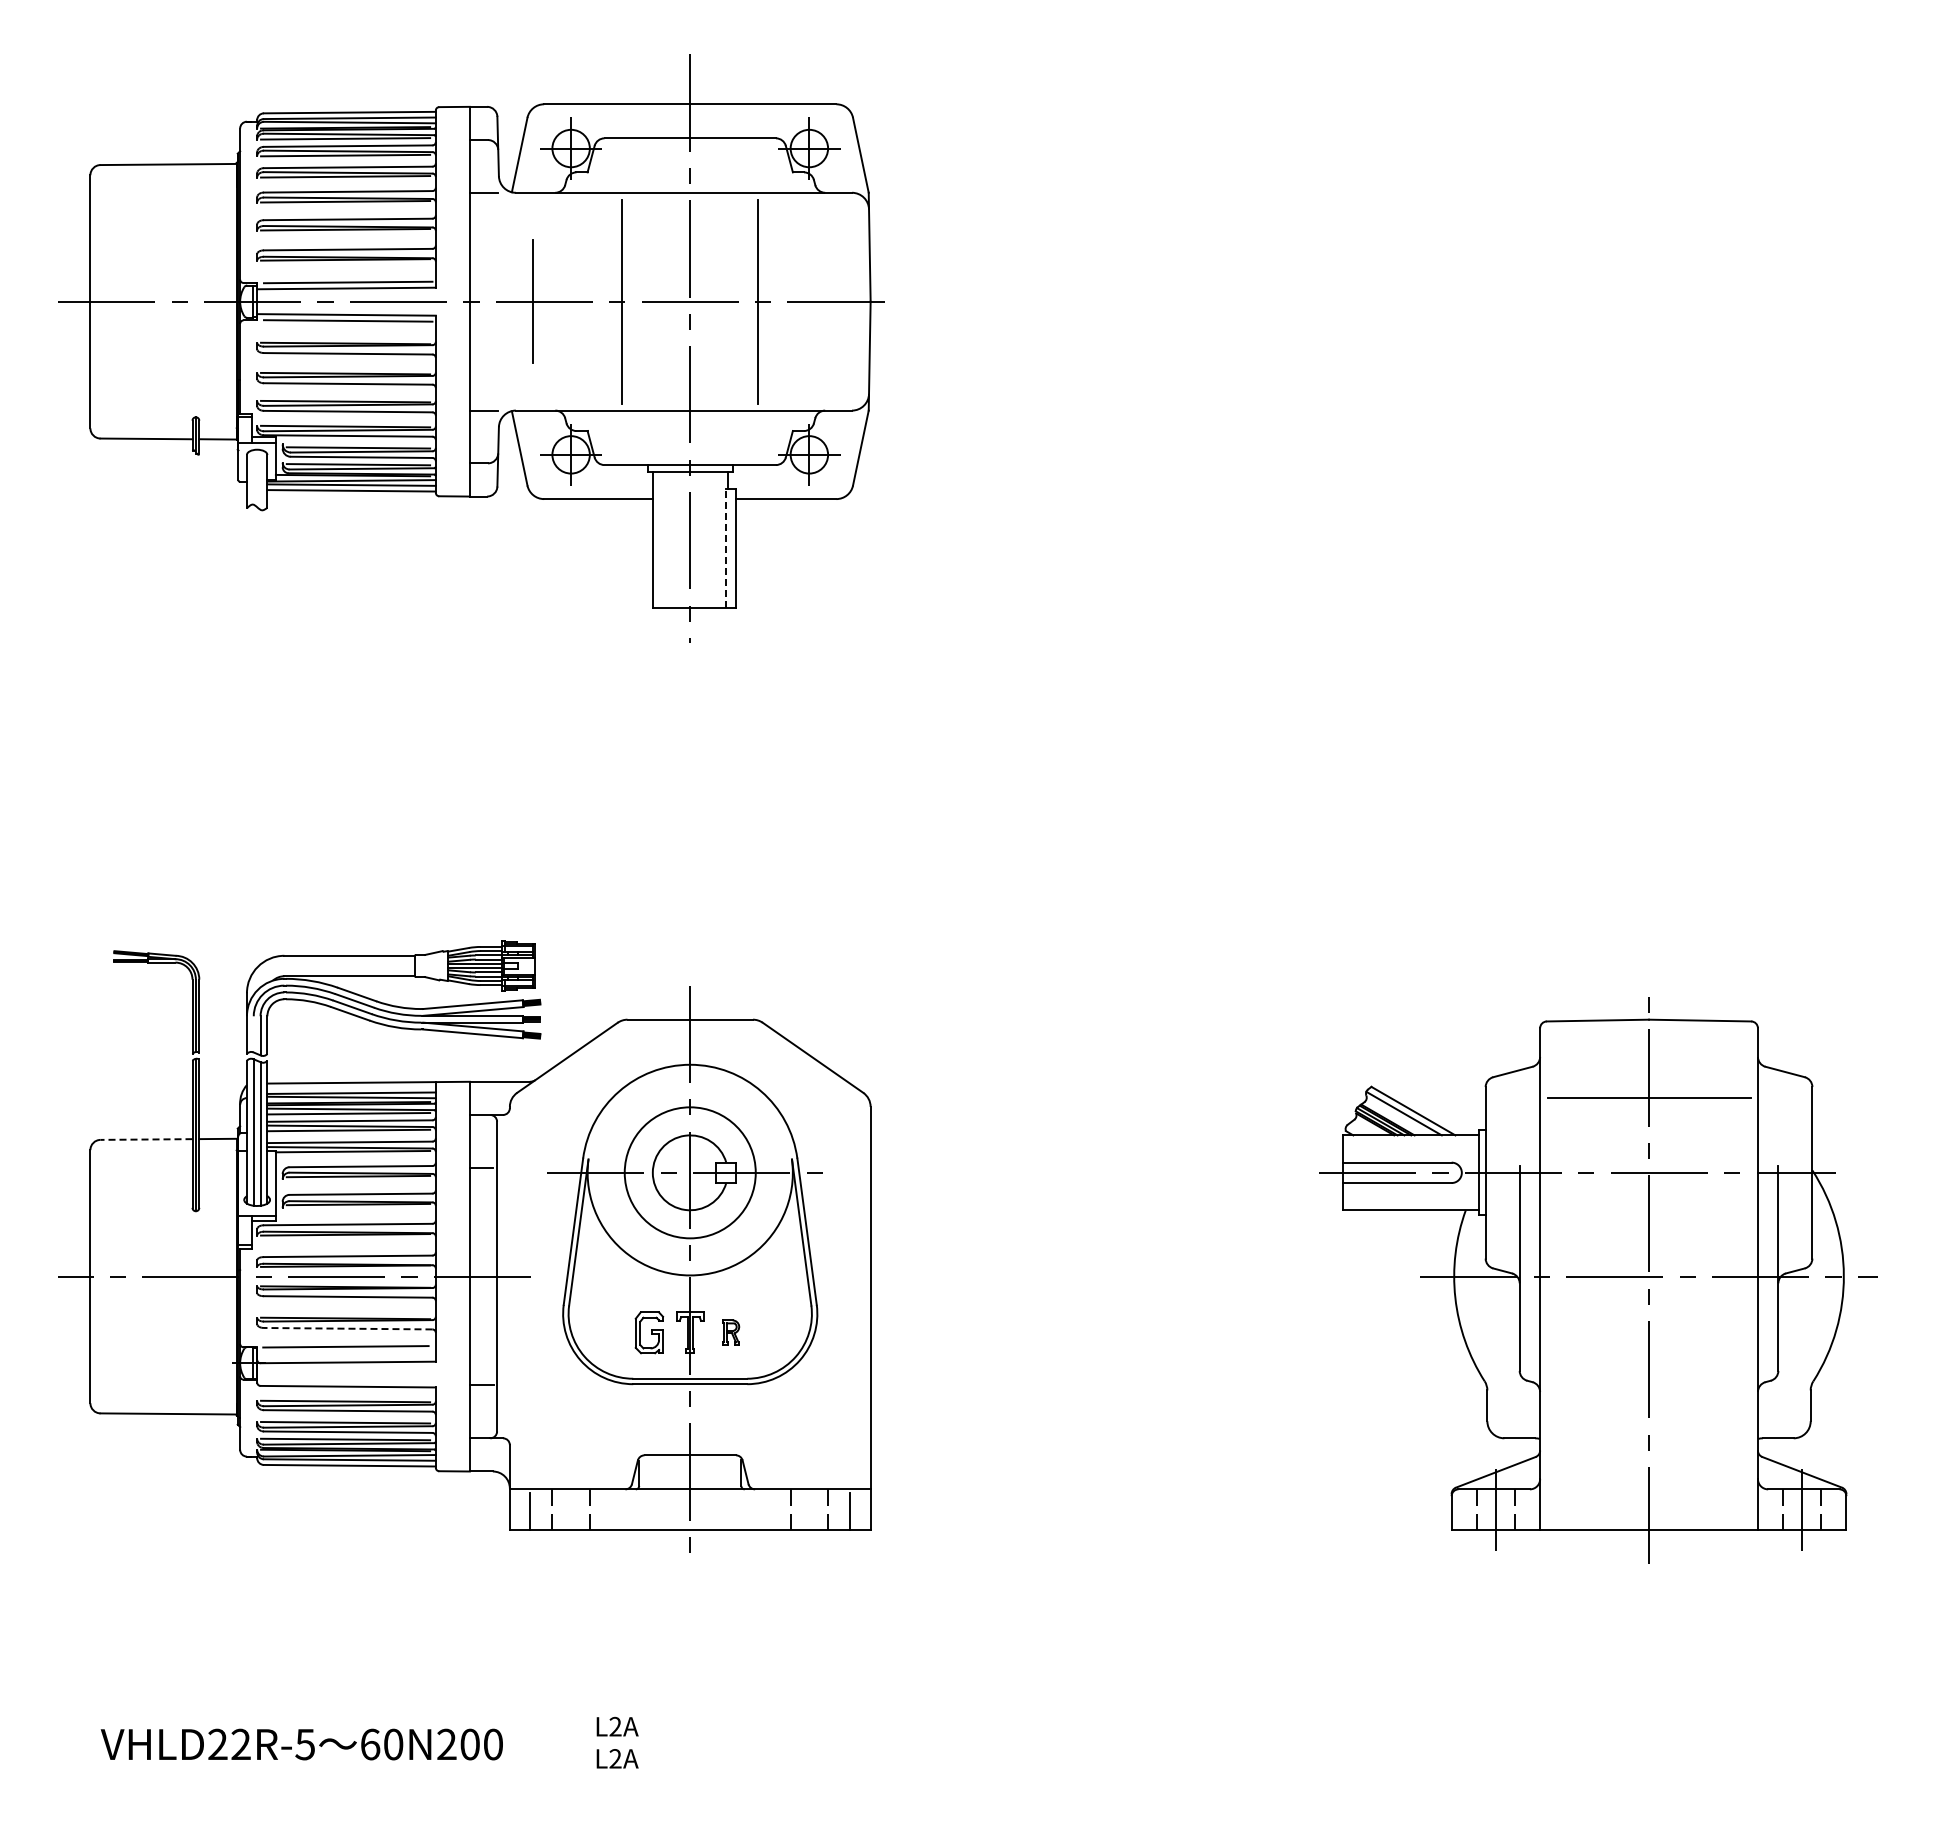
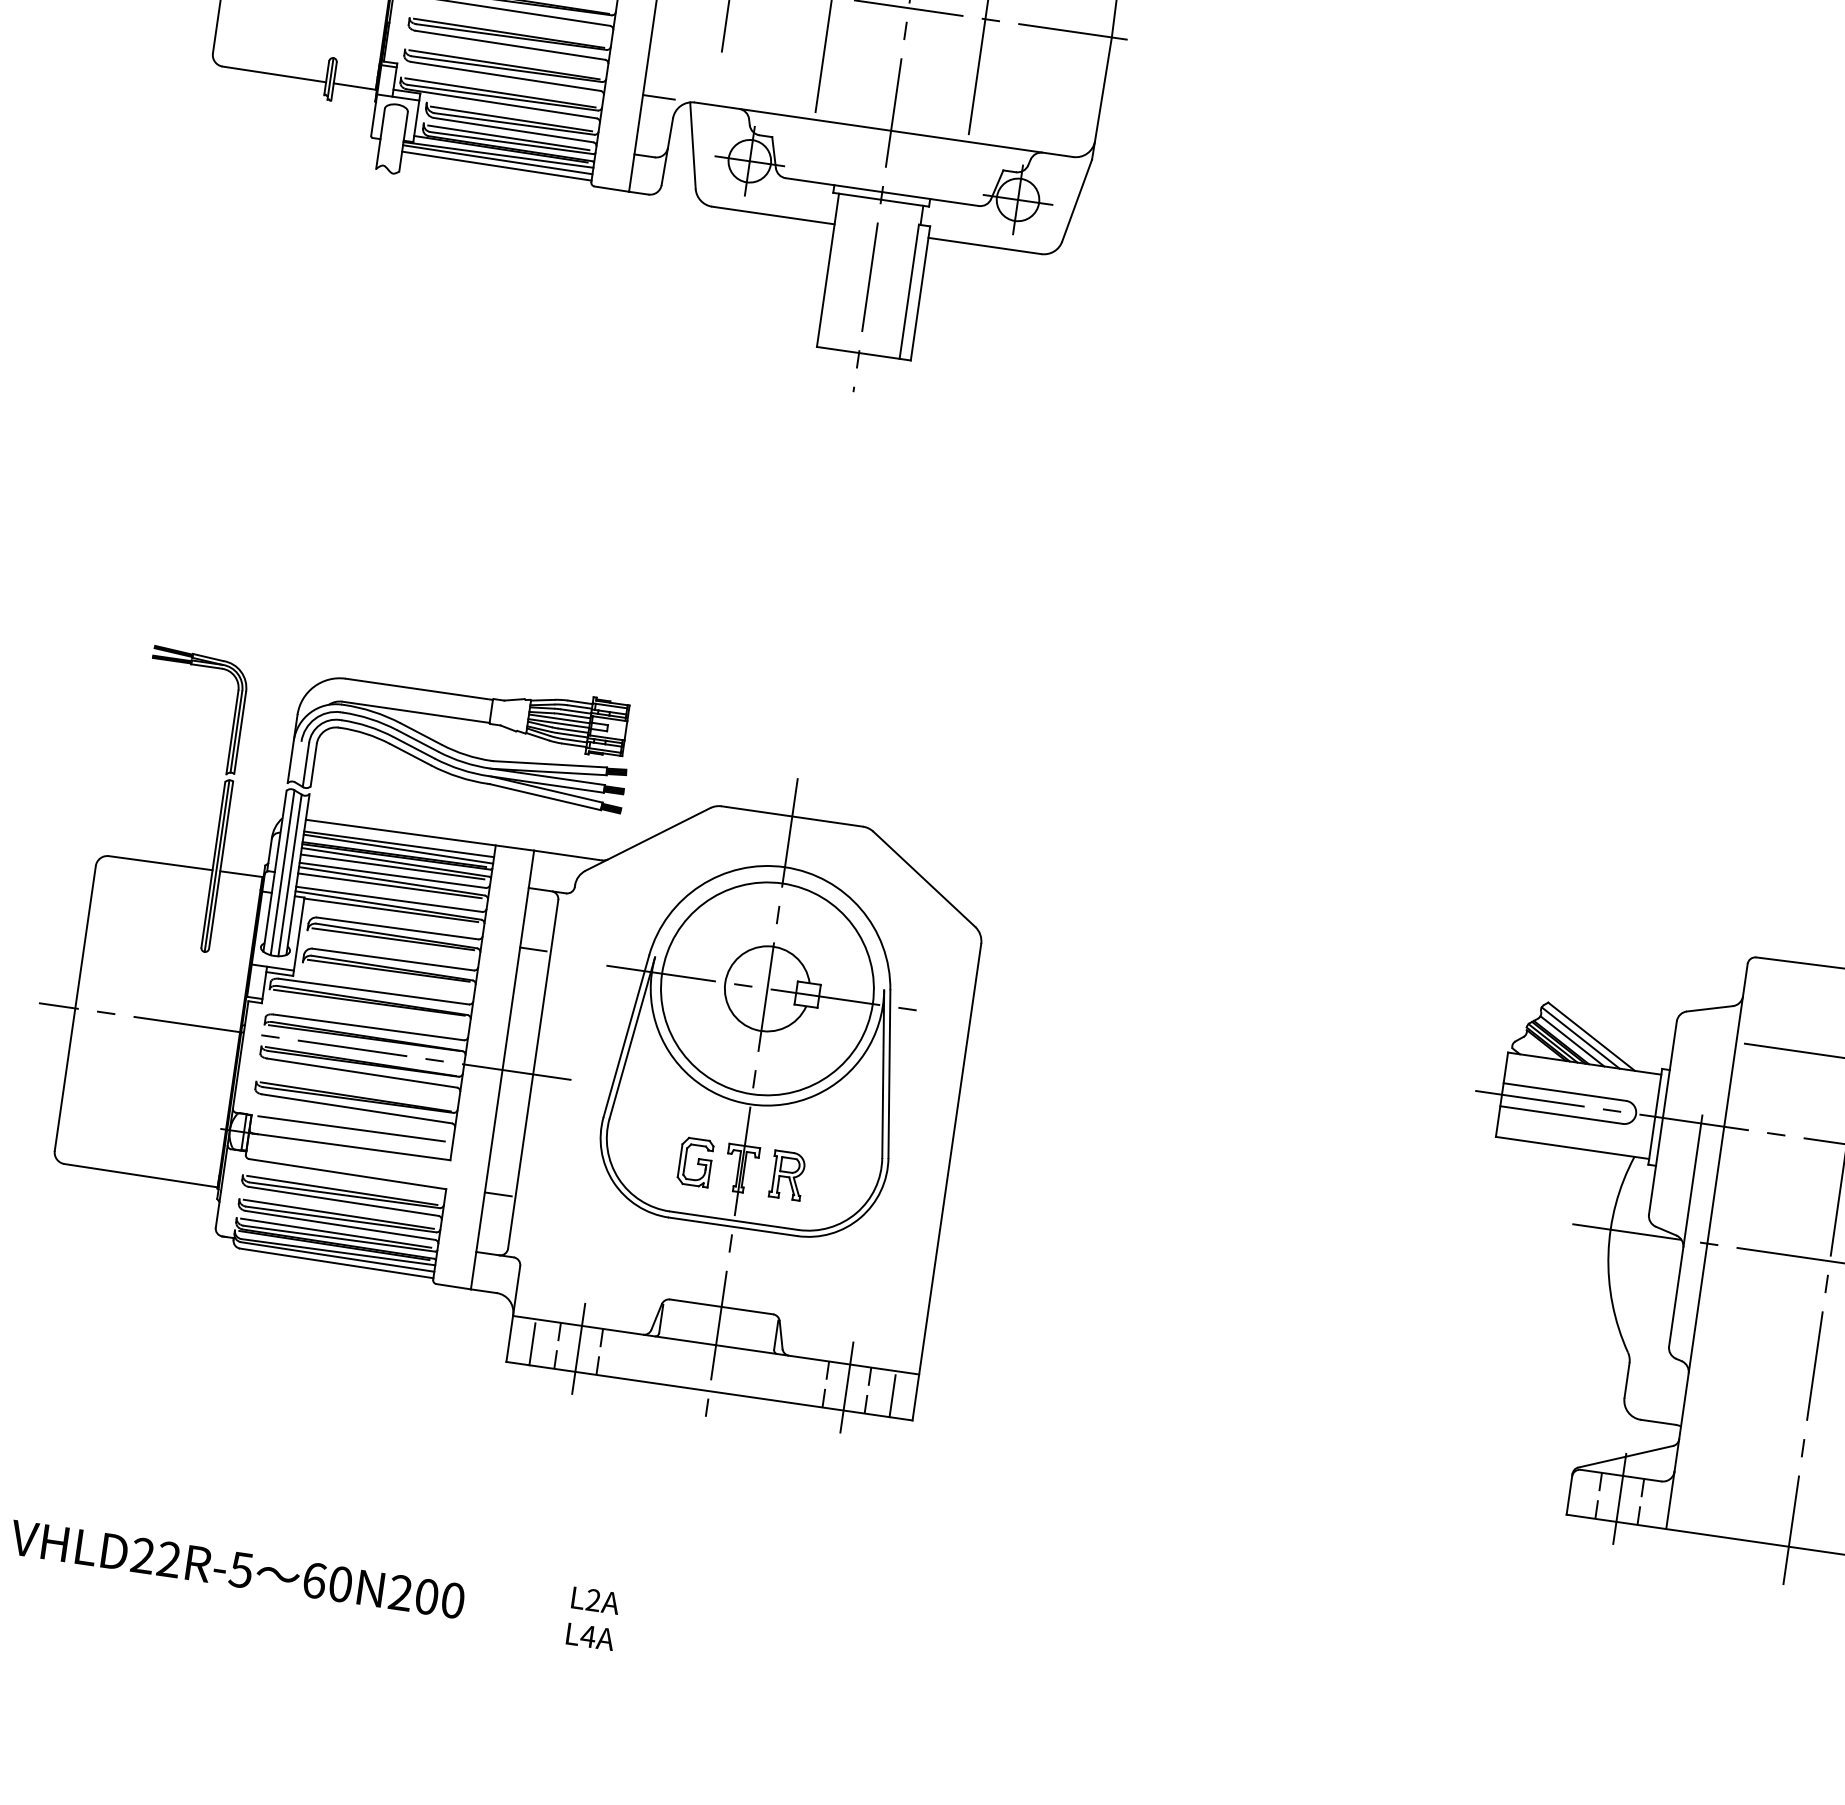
line: (726, 548) -> (909, 291), dashed -> solid
line: (1397, 1117) -> (1572, 1041), added
line: (146, 1139) -> (160, 863), dashed -> solid
circle: (689, 1172) -> (766, 988), size x1.43
line: (347, 1328) -> (356, 1108), dashed -> solid
part: (730, 1332) -> (786, 1175), size x1.67
line: (571, 1509) -> (579, 1348), added
line: (809, 1509) -> (847, 1387), added
text: (615, 1758) -> (588, 1636), L2A -> L4A

